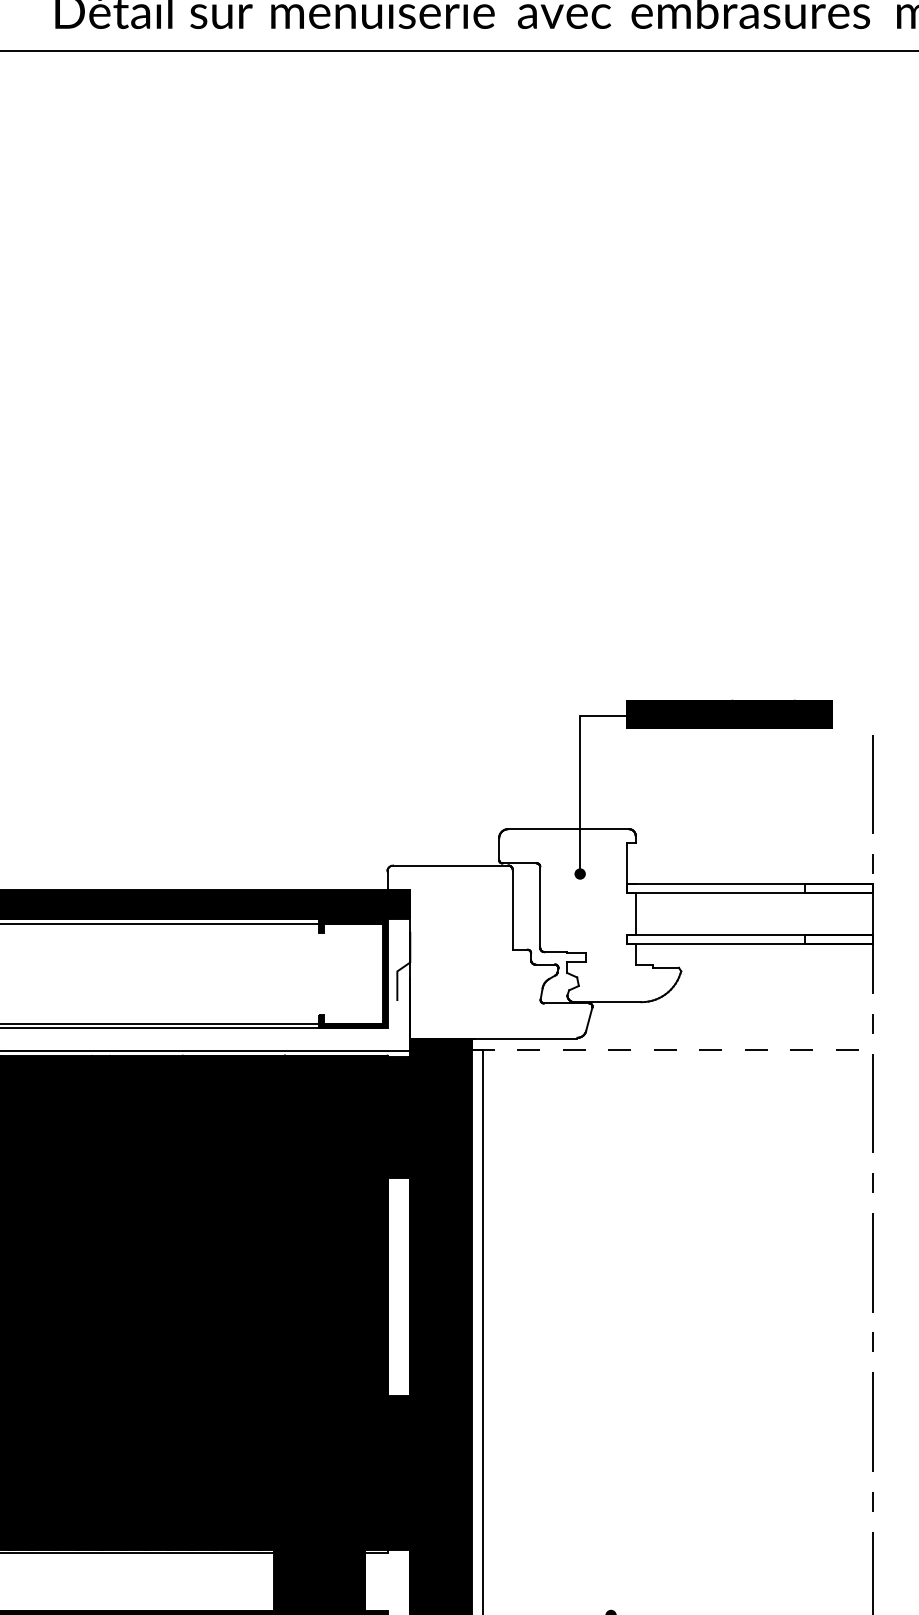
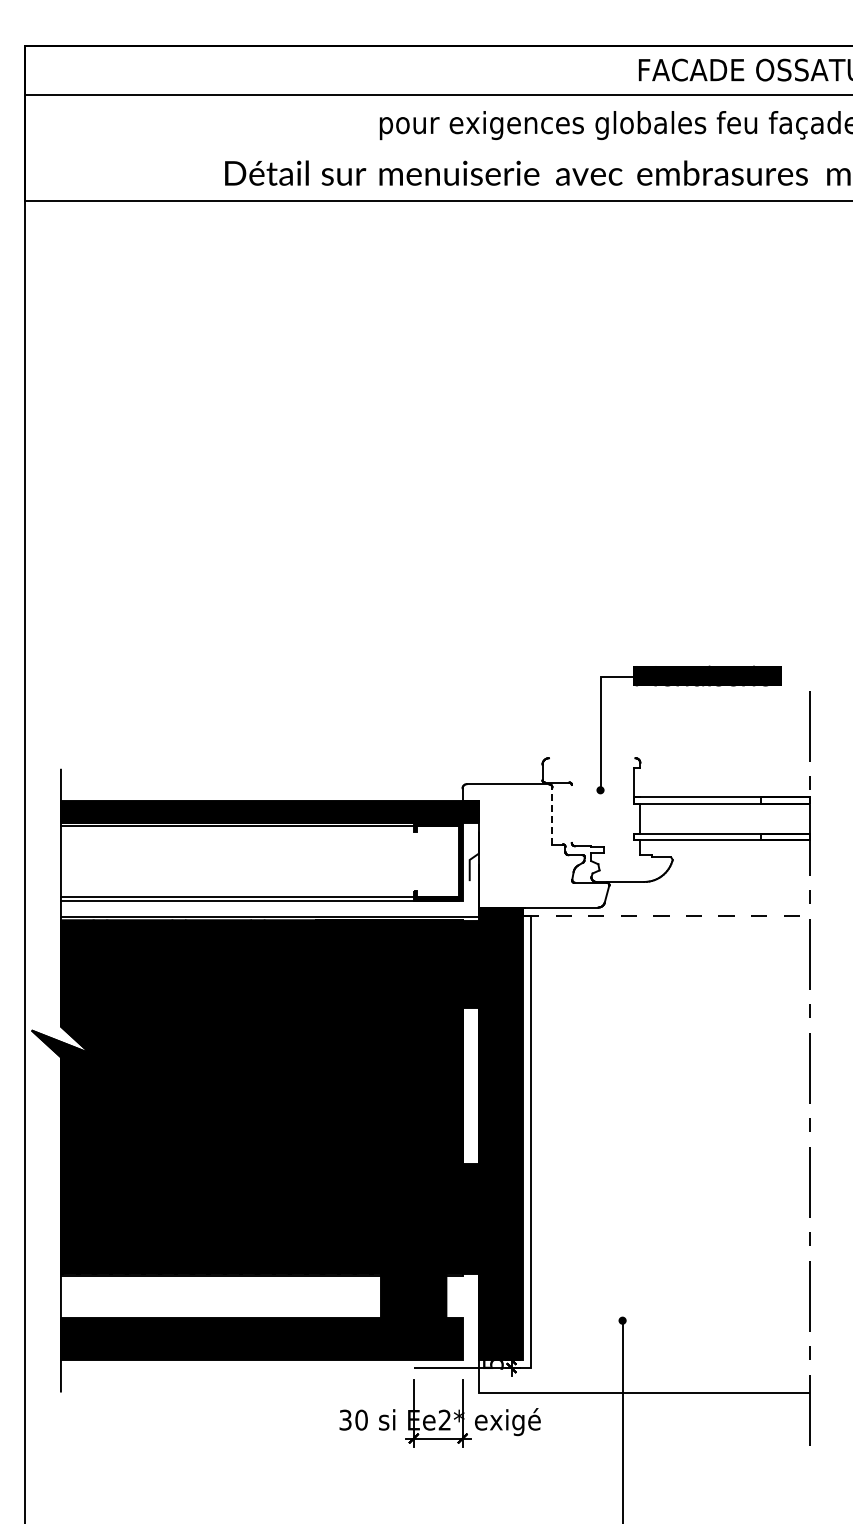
line: (568, 829) -> (592, 758), removed
line: (539, 906) -> (571, 813), removed
line: (513, 909) -> (552, 815), solid -> dashed

